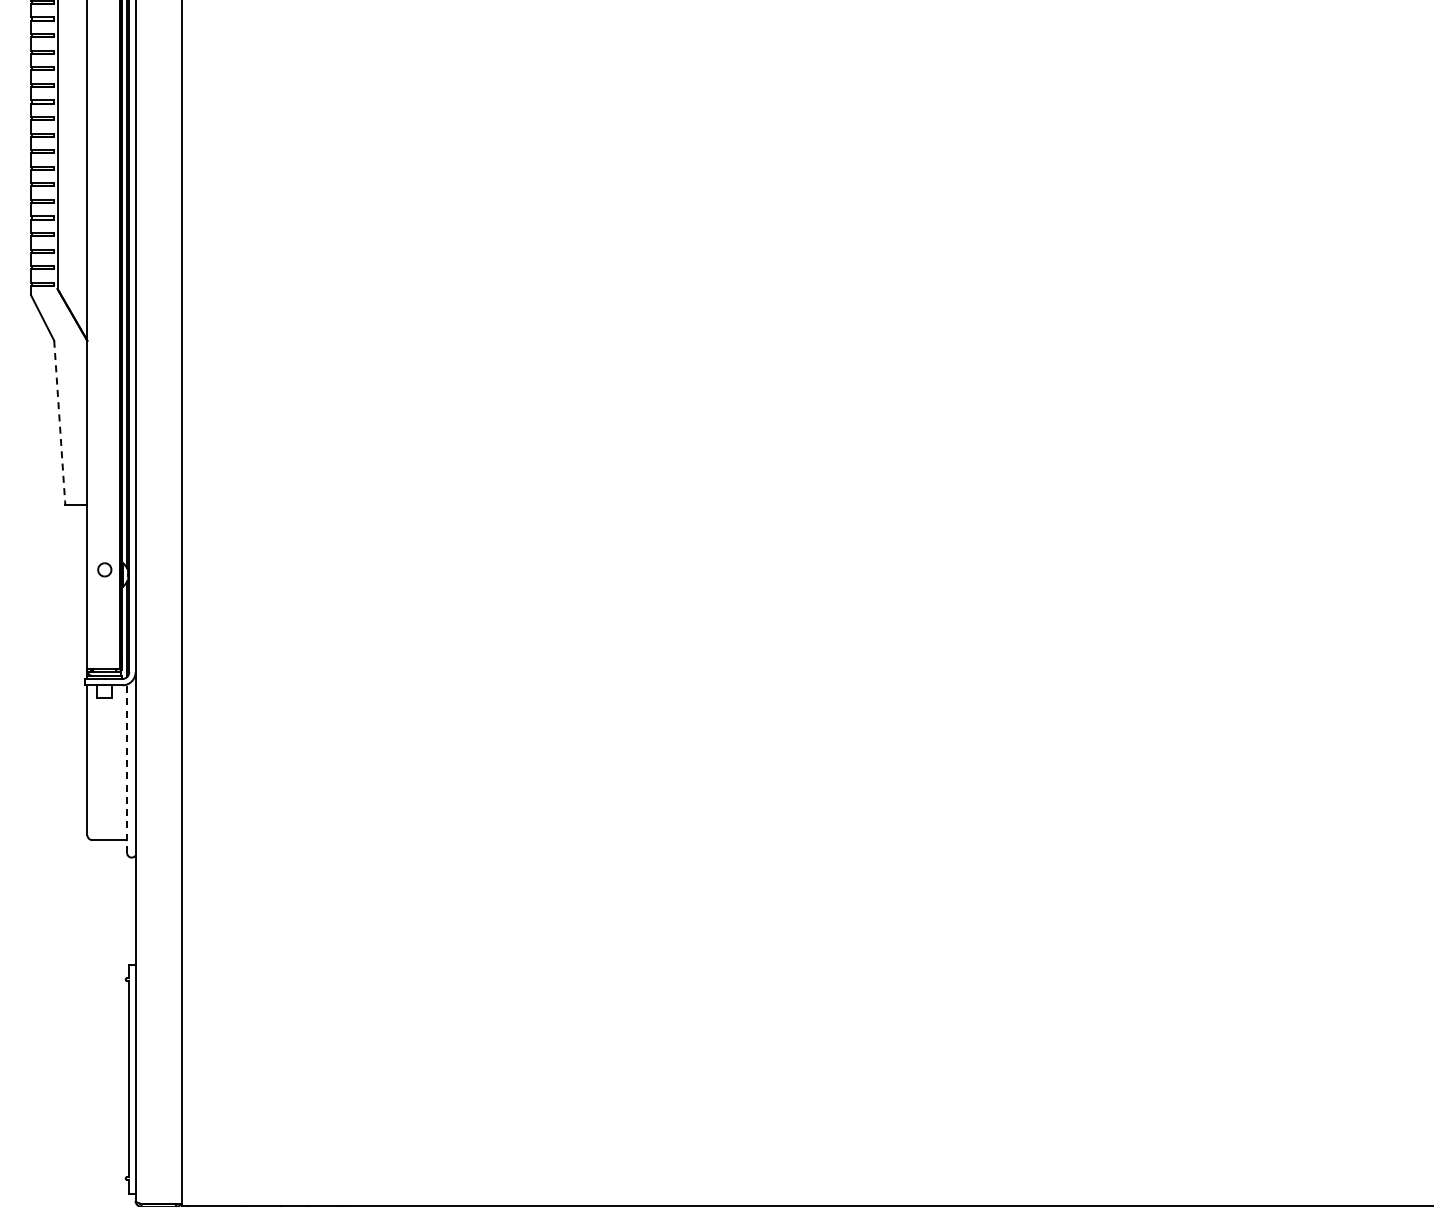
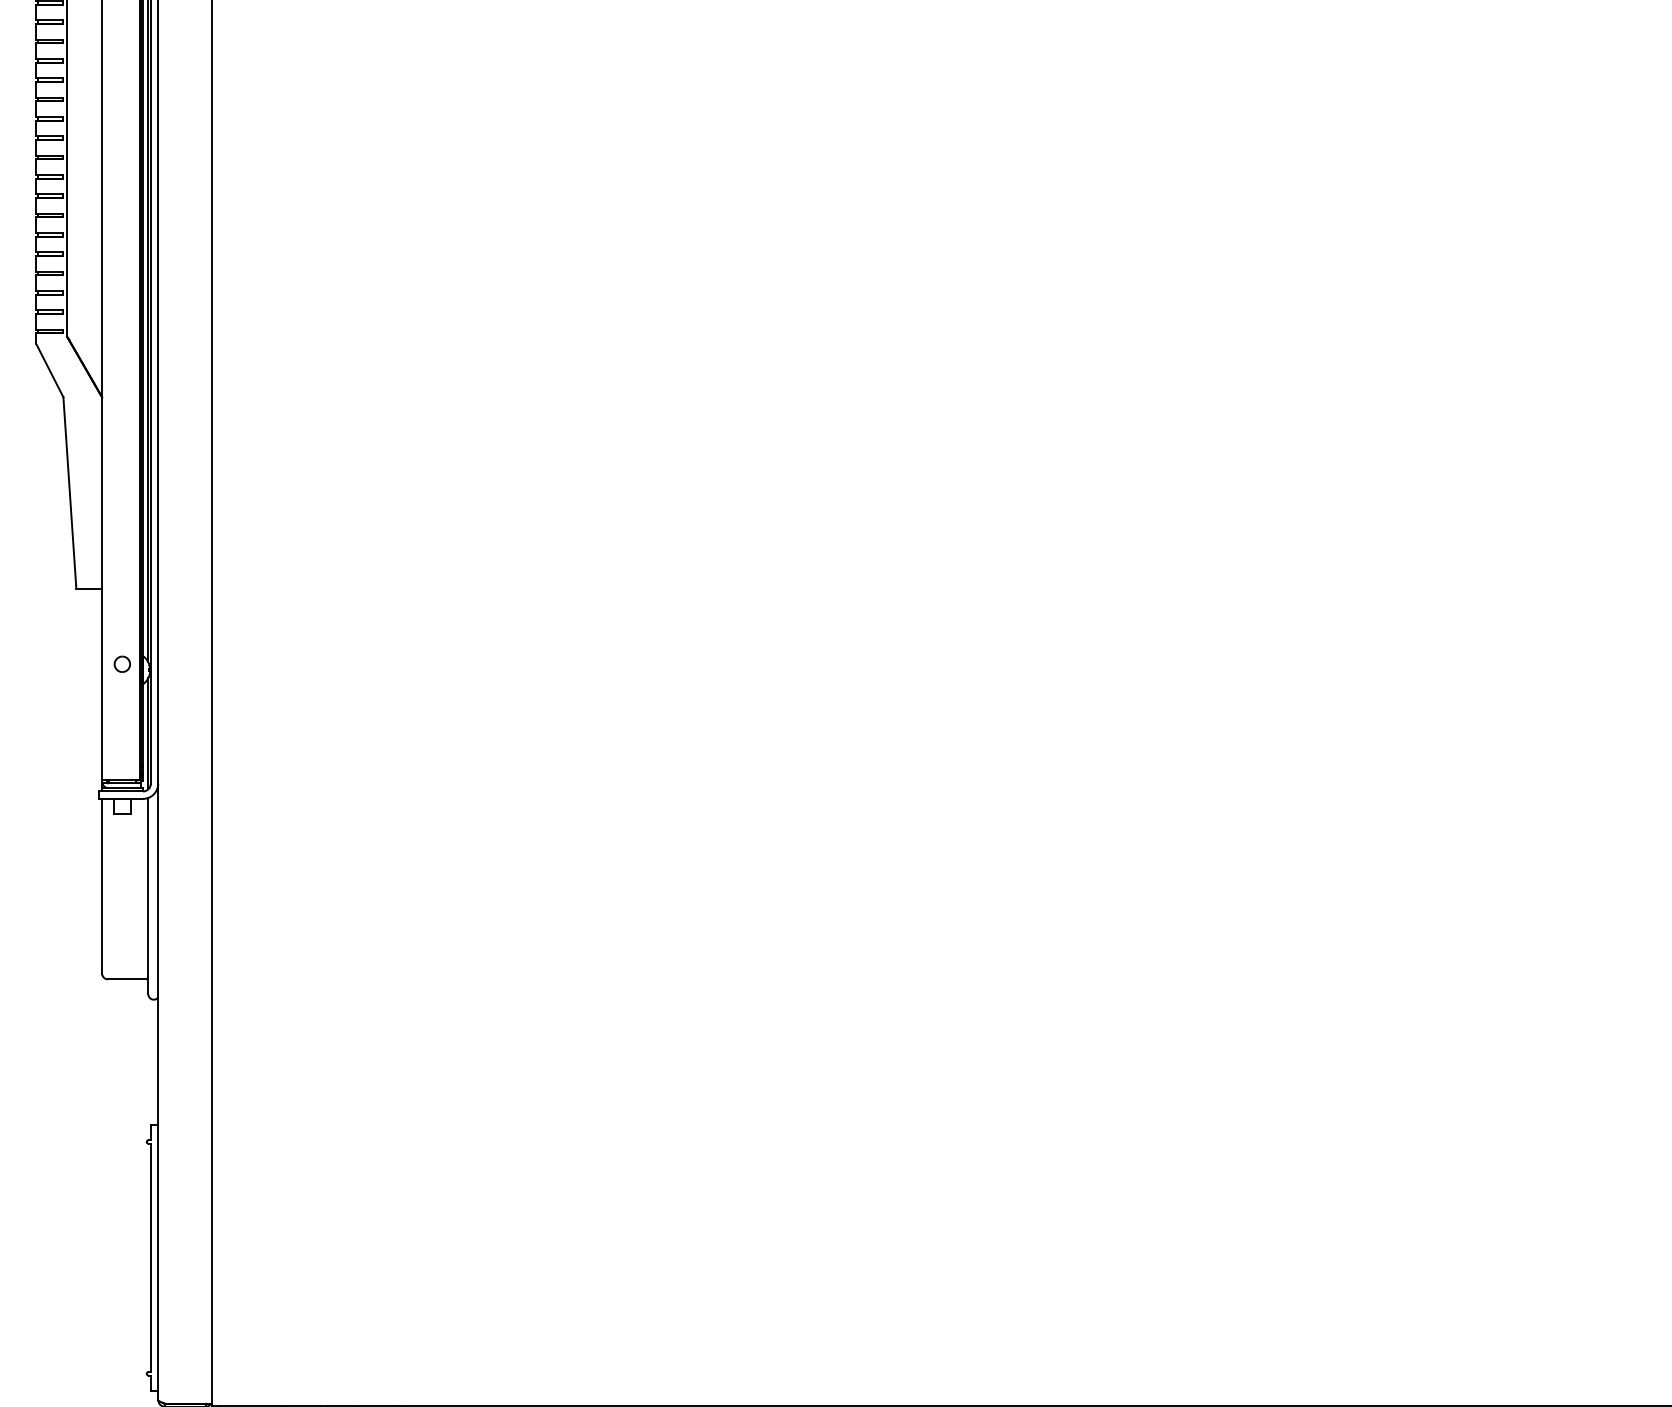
line: (59, 421) -> (69, 491), dashed -> solid
line: (127, 768) -> (148, 895), dashed -> solid

